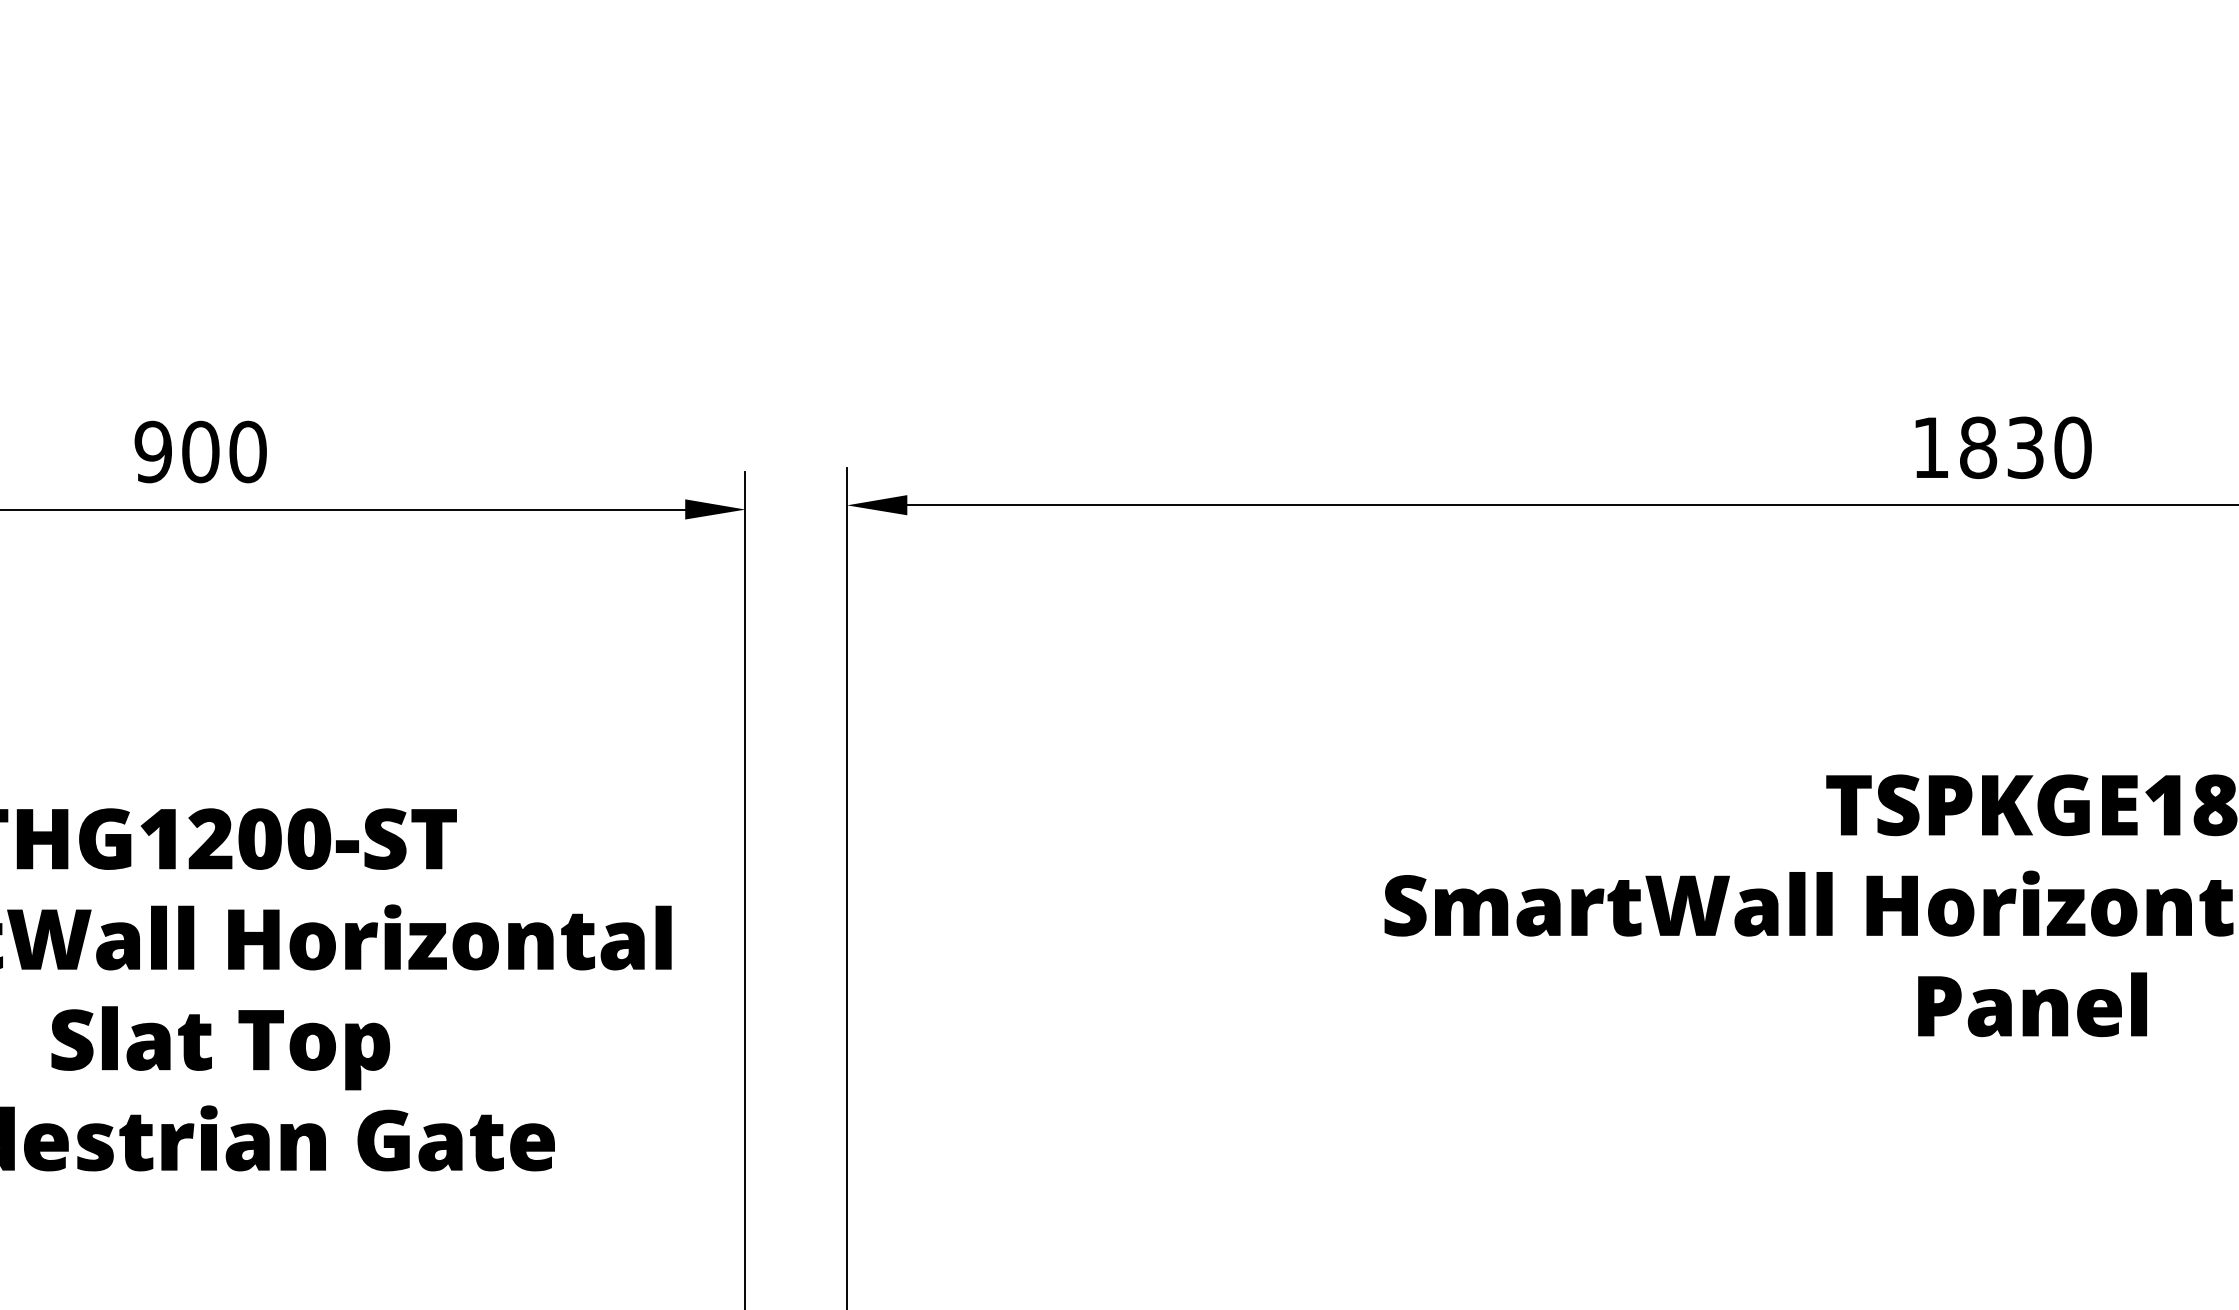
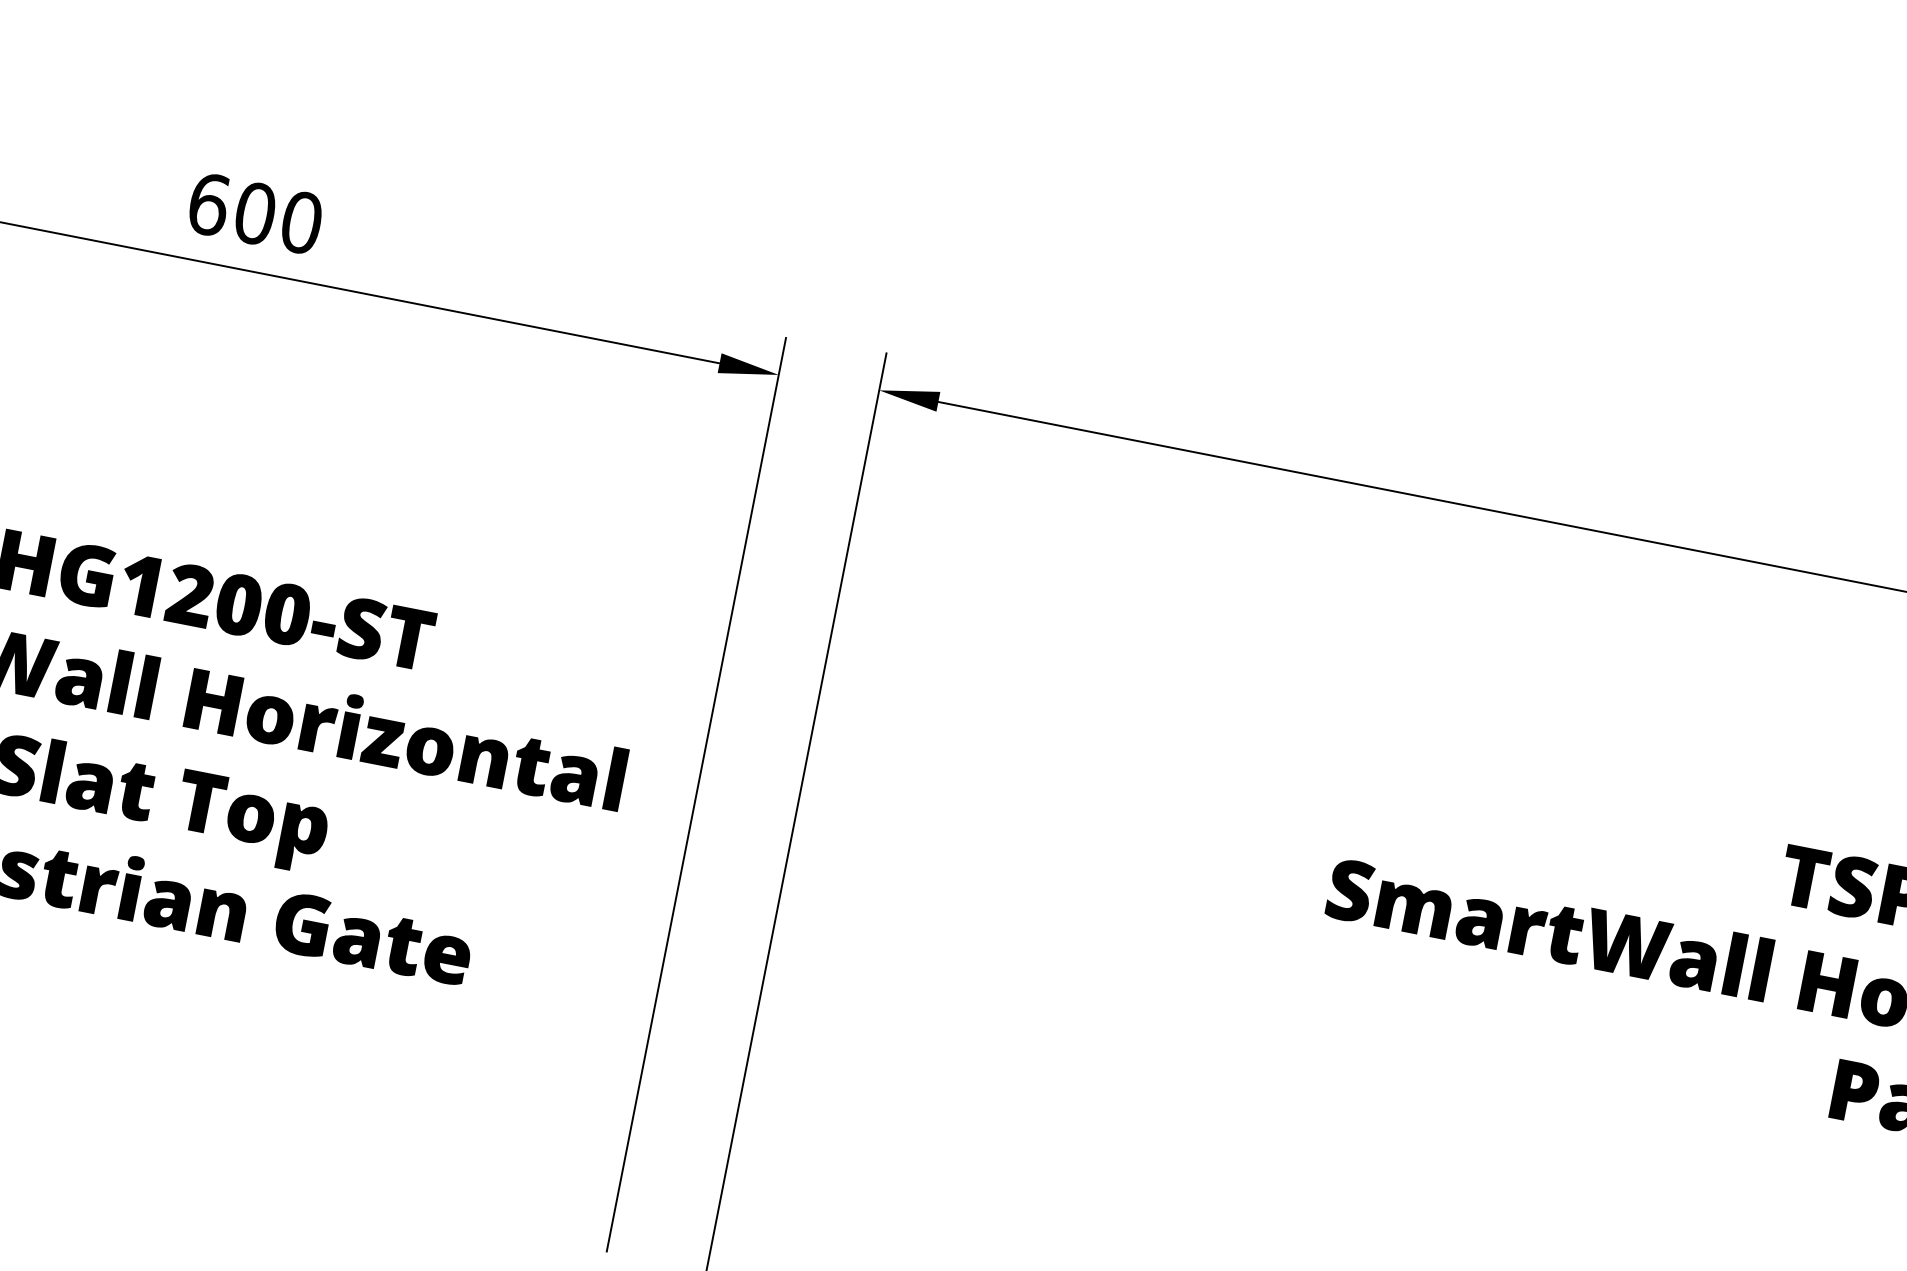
text: (153, 451) -> (209, 203), 900 -> 600

